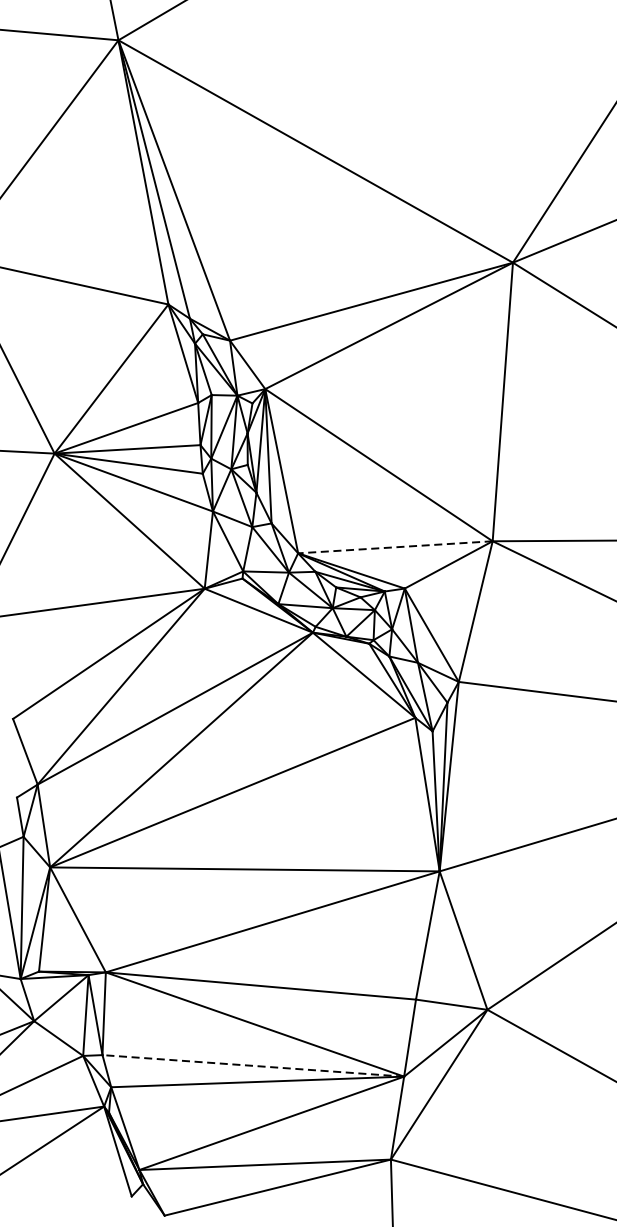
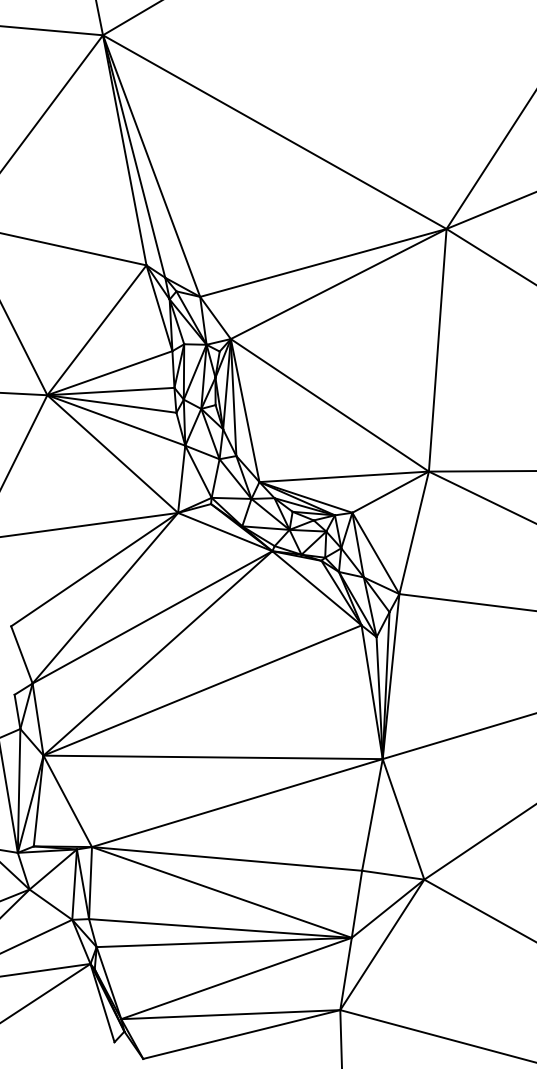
line: (395, 546) -> (344, 476), dashed -> solid
line: (253, 1065) -> (220, 928), dashed -> solid

